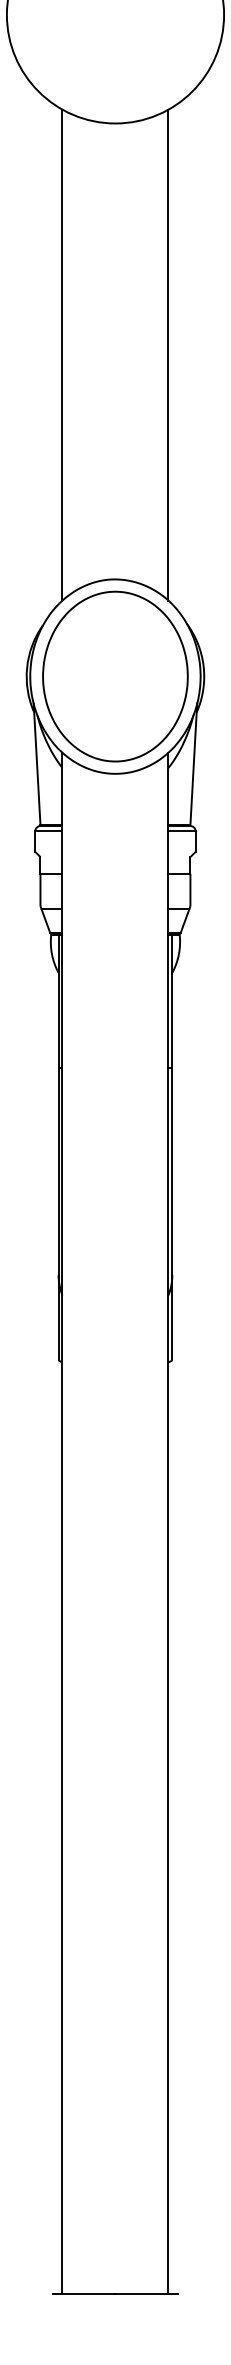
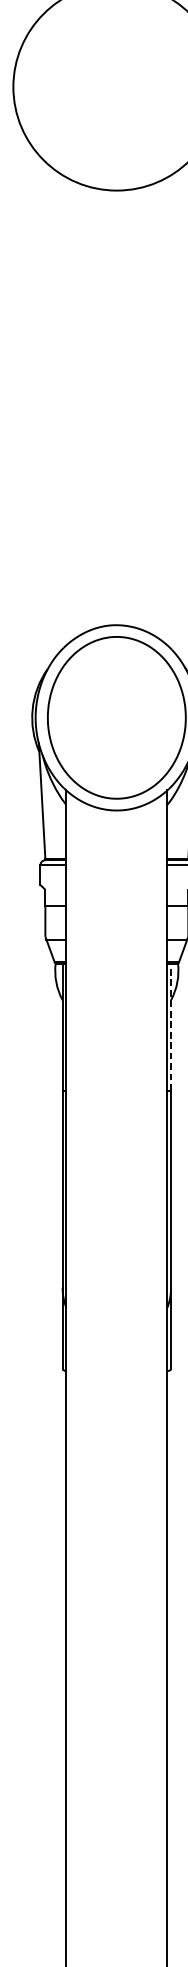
line: (62, 354) -> (66, 410), removed
line: (168, 354) -> (167, 410), removed
line: (172, 1001) -> (171, 1027), solid -> dashed

